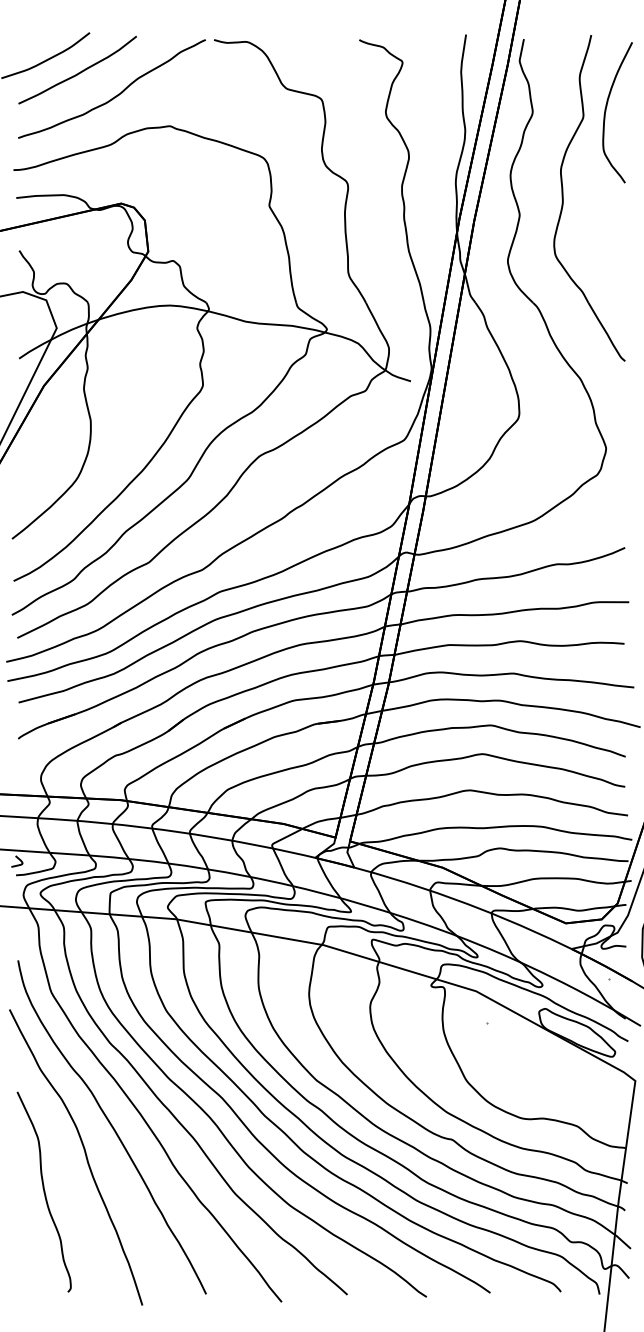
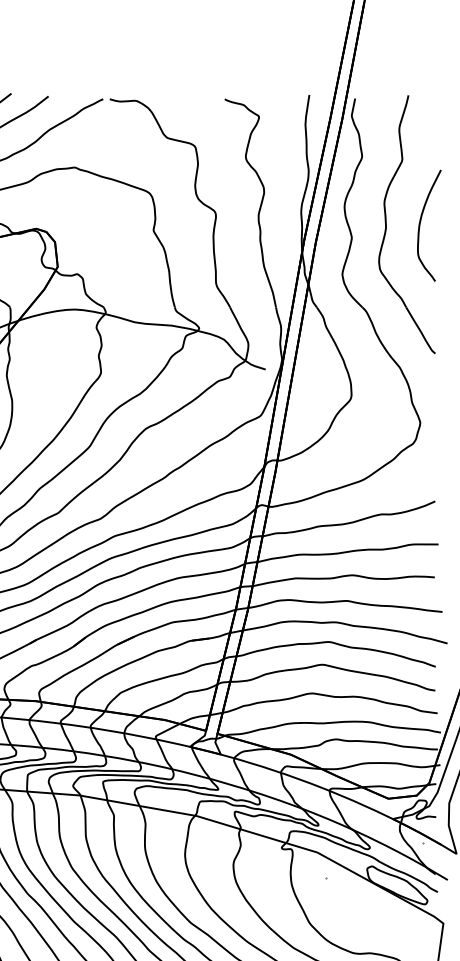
curve: (606, 111) -> (420, 224), moved

